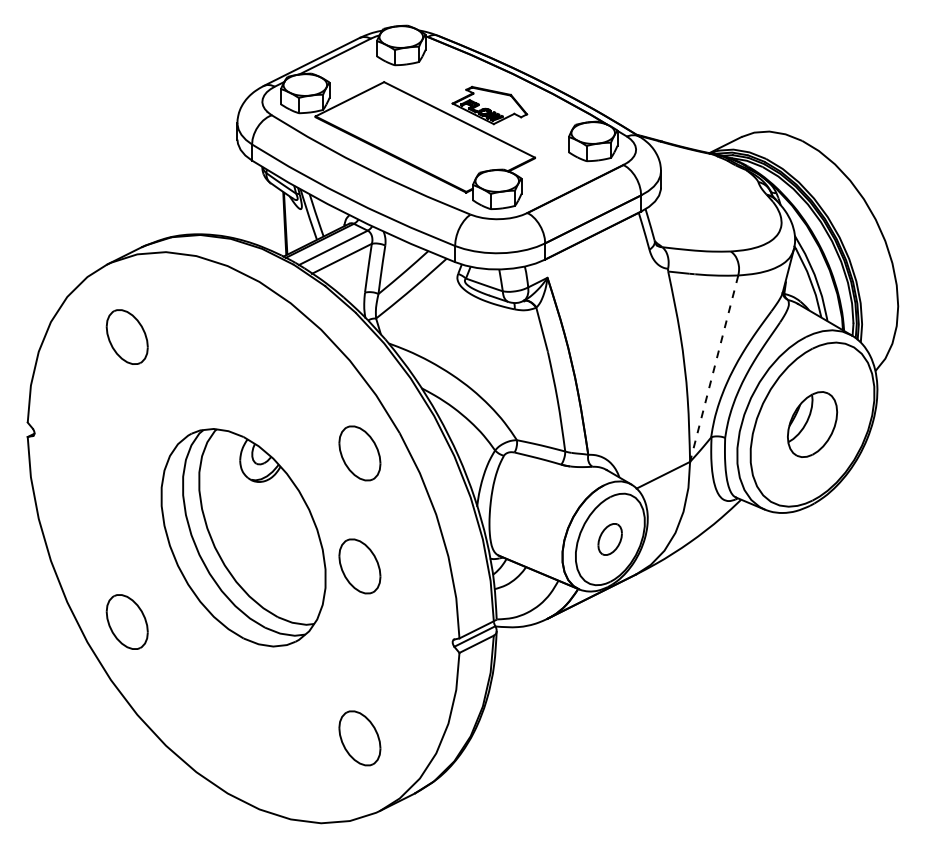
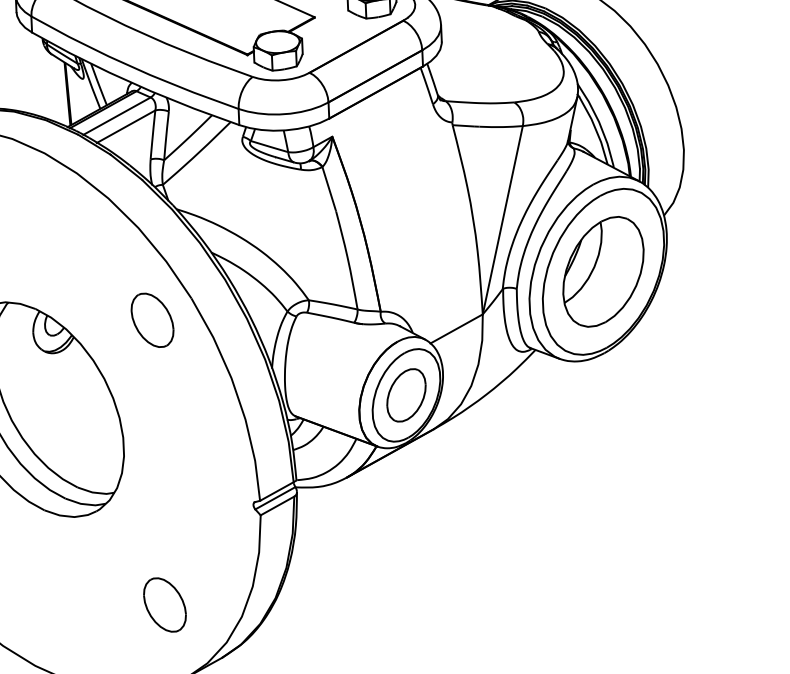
line: (714, 369) -> (503, 221), dashed -> solid
part: (812, 424) -> (603, 271), size x1.67
part: (609, 539) -> (405, 395), size x1.67
part: (359, 566) -> (157, 433), removed

